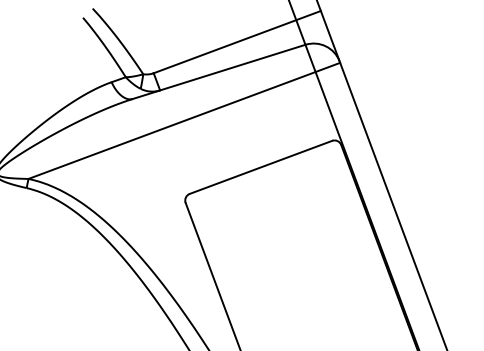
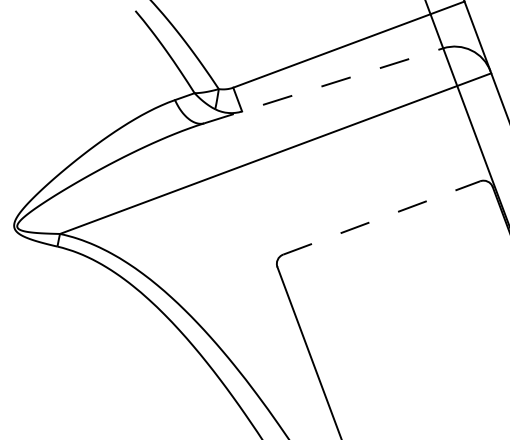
line: (219, 71) -> (324, 85), solid -> dashed
line: (261, 167) -> (382, 218), solid -> dashed

